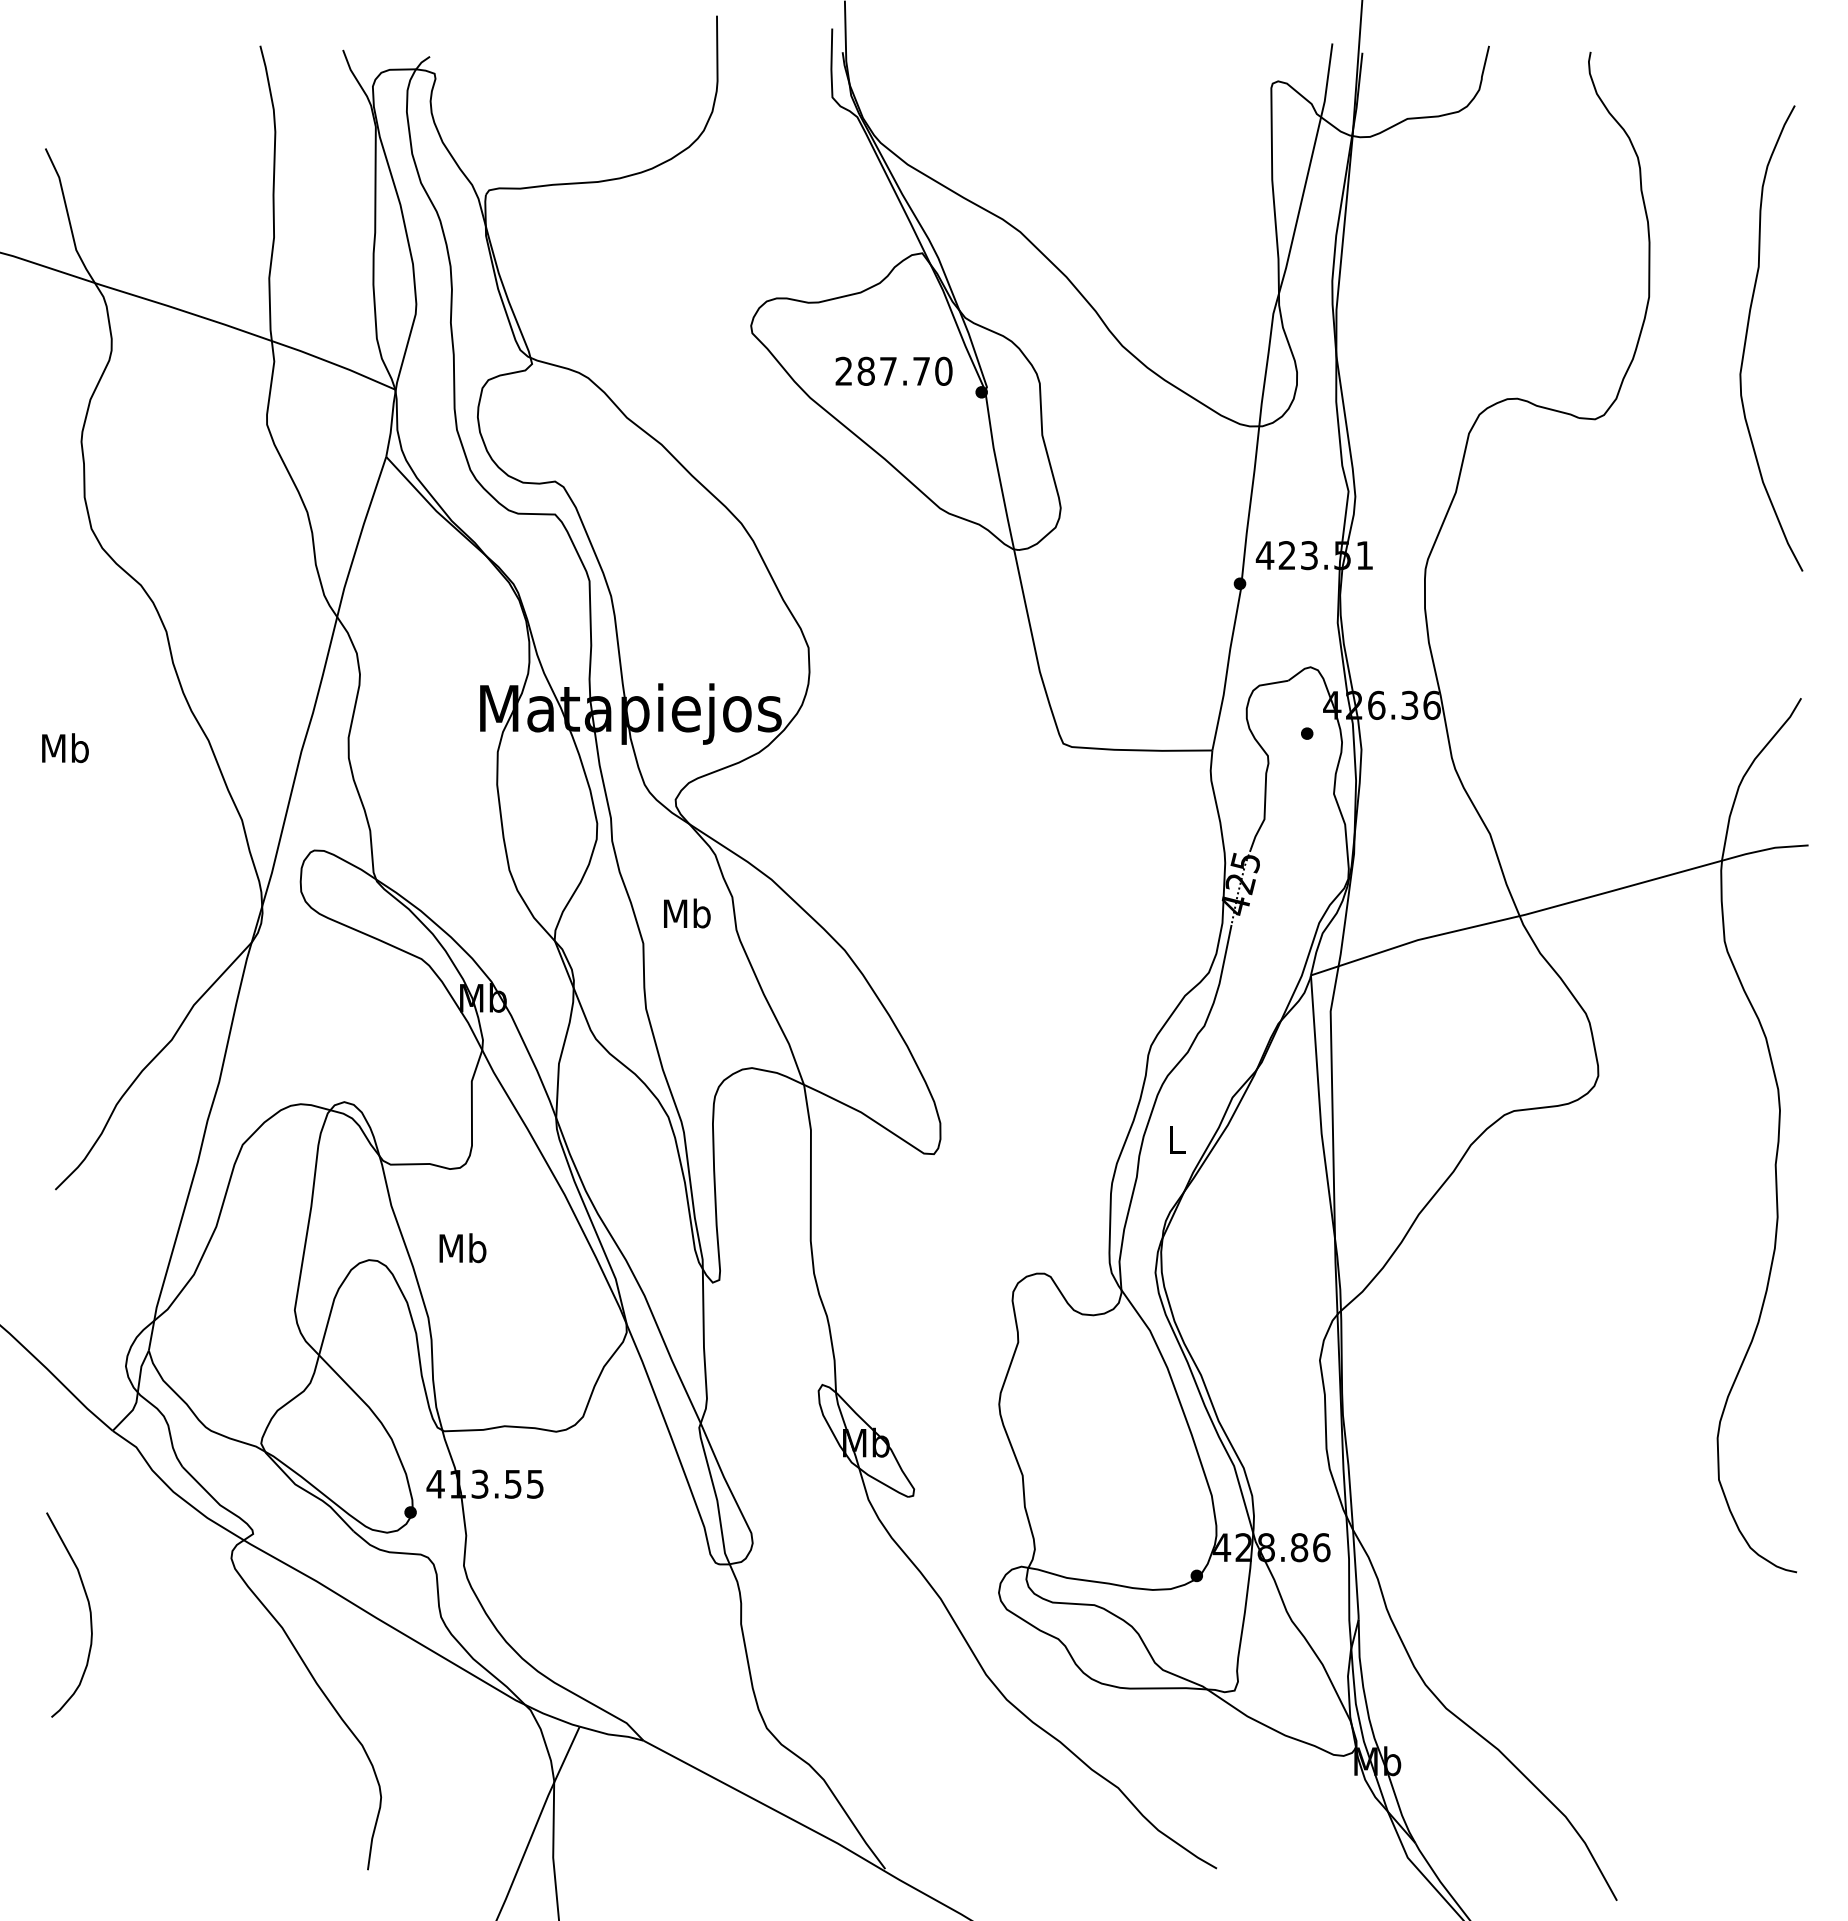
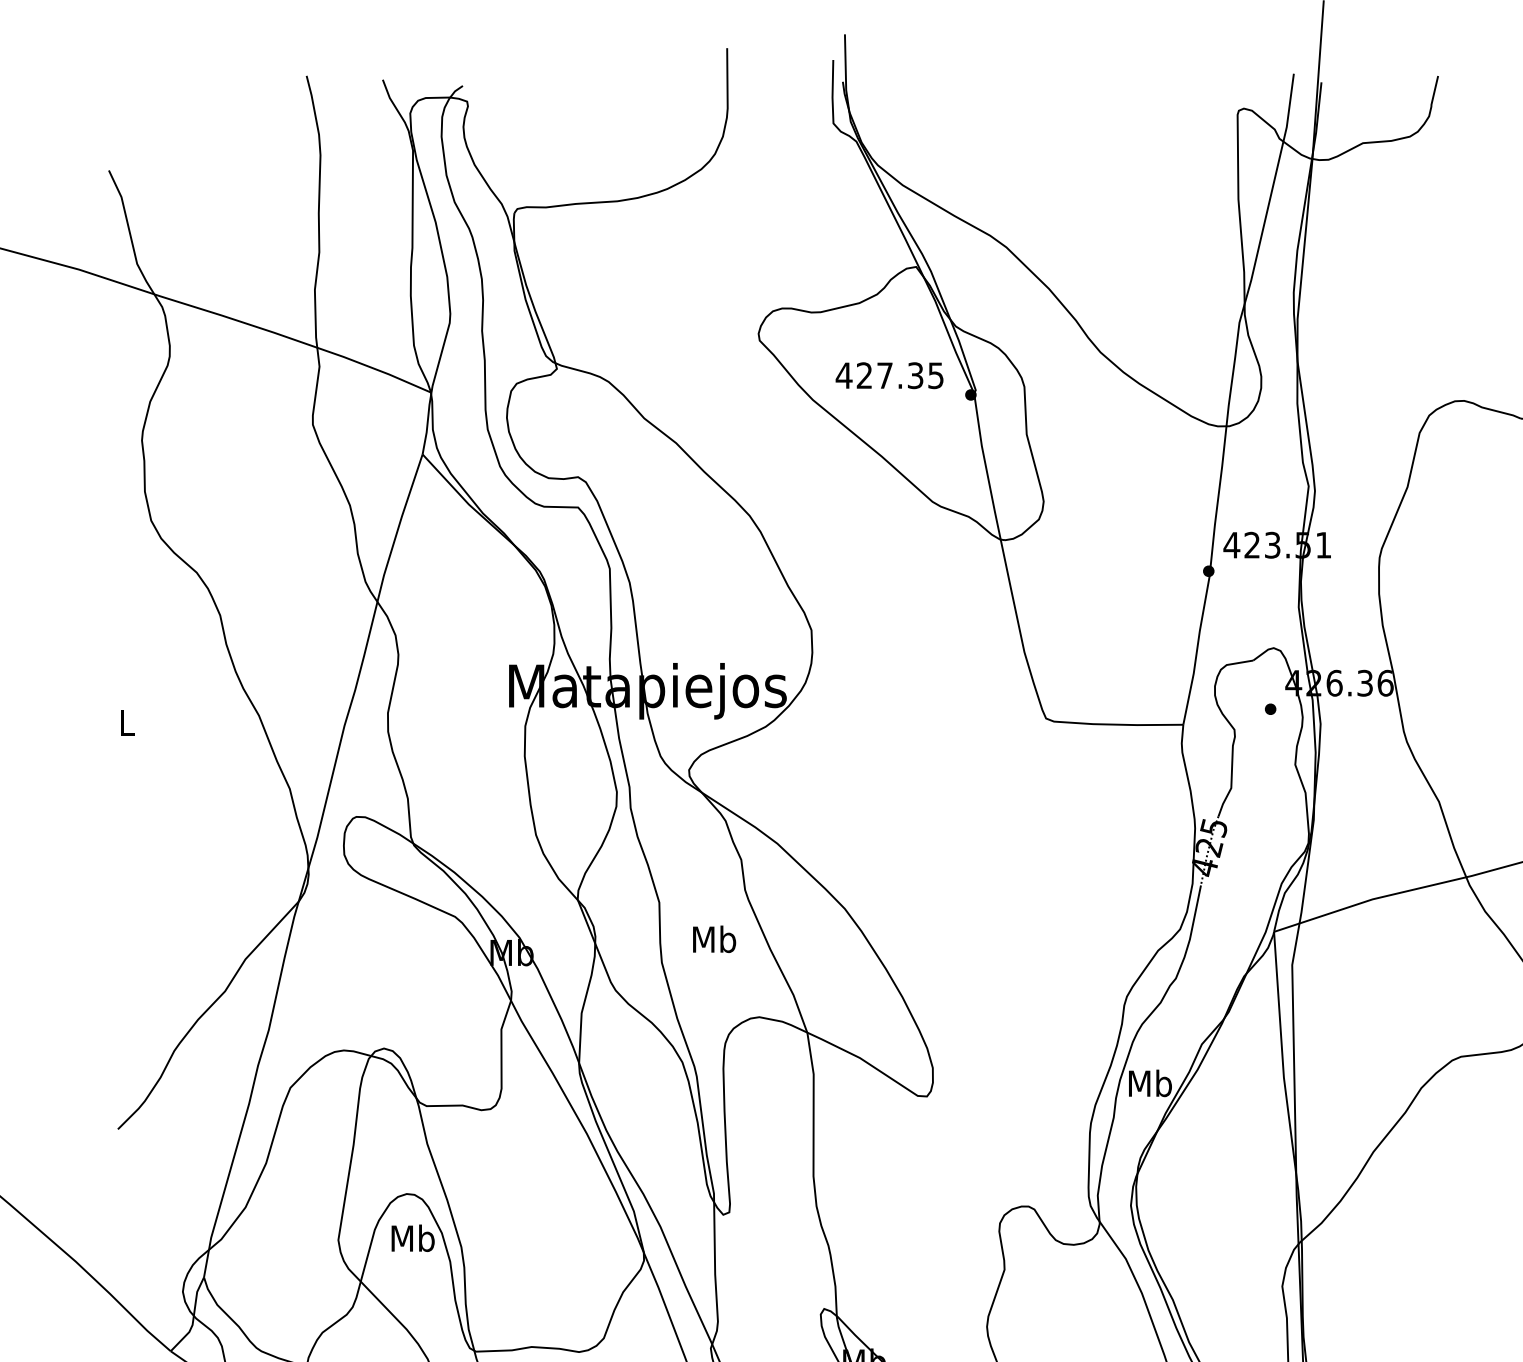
text: (893, 370) -> (889, 374), 287.70 -> 427.35
text: (65, 748) -> (127, 722), Mb -> L
text: (687, 913) -> (714, 939), moved
text: (1176, 1139) -> (1150, 1082), L -> Mb
text: (462, 1248) -> (412, 1238), moved

